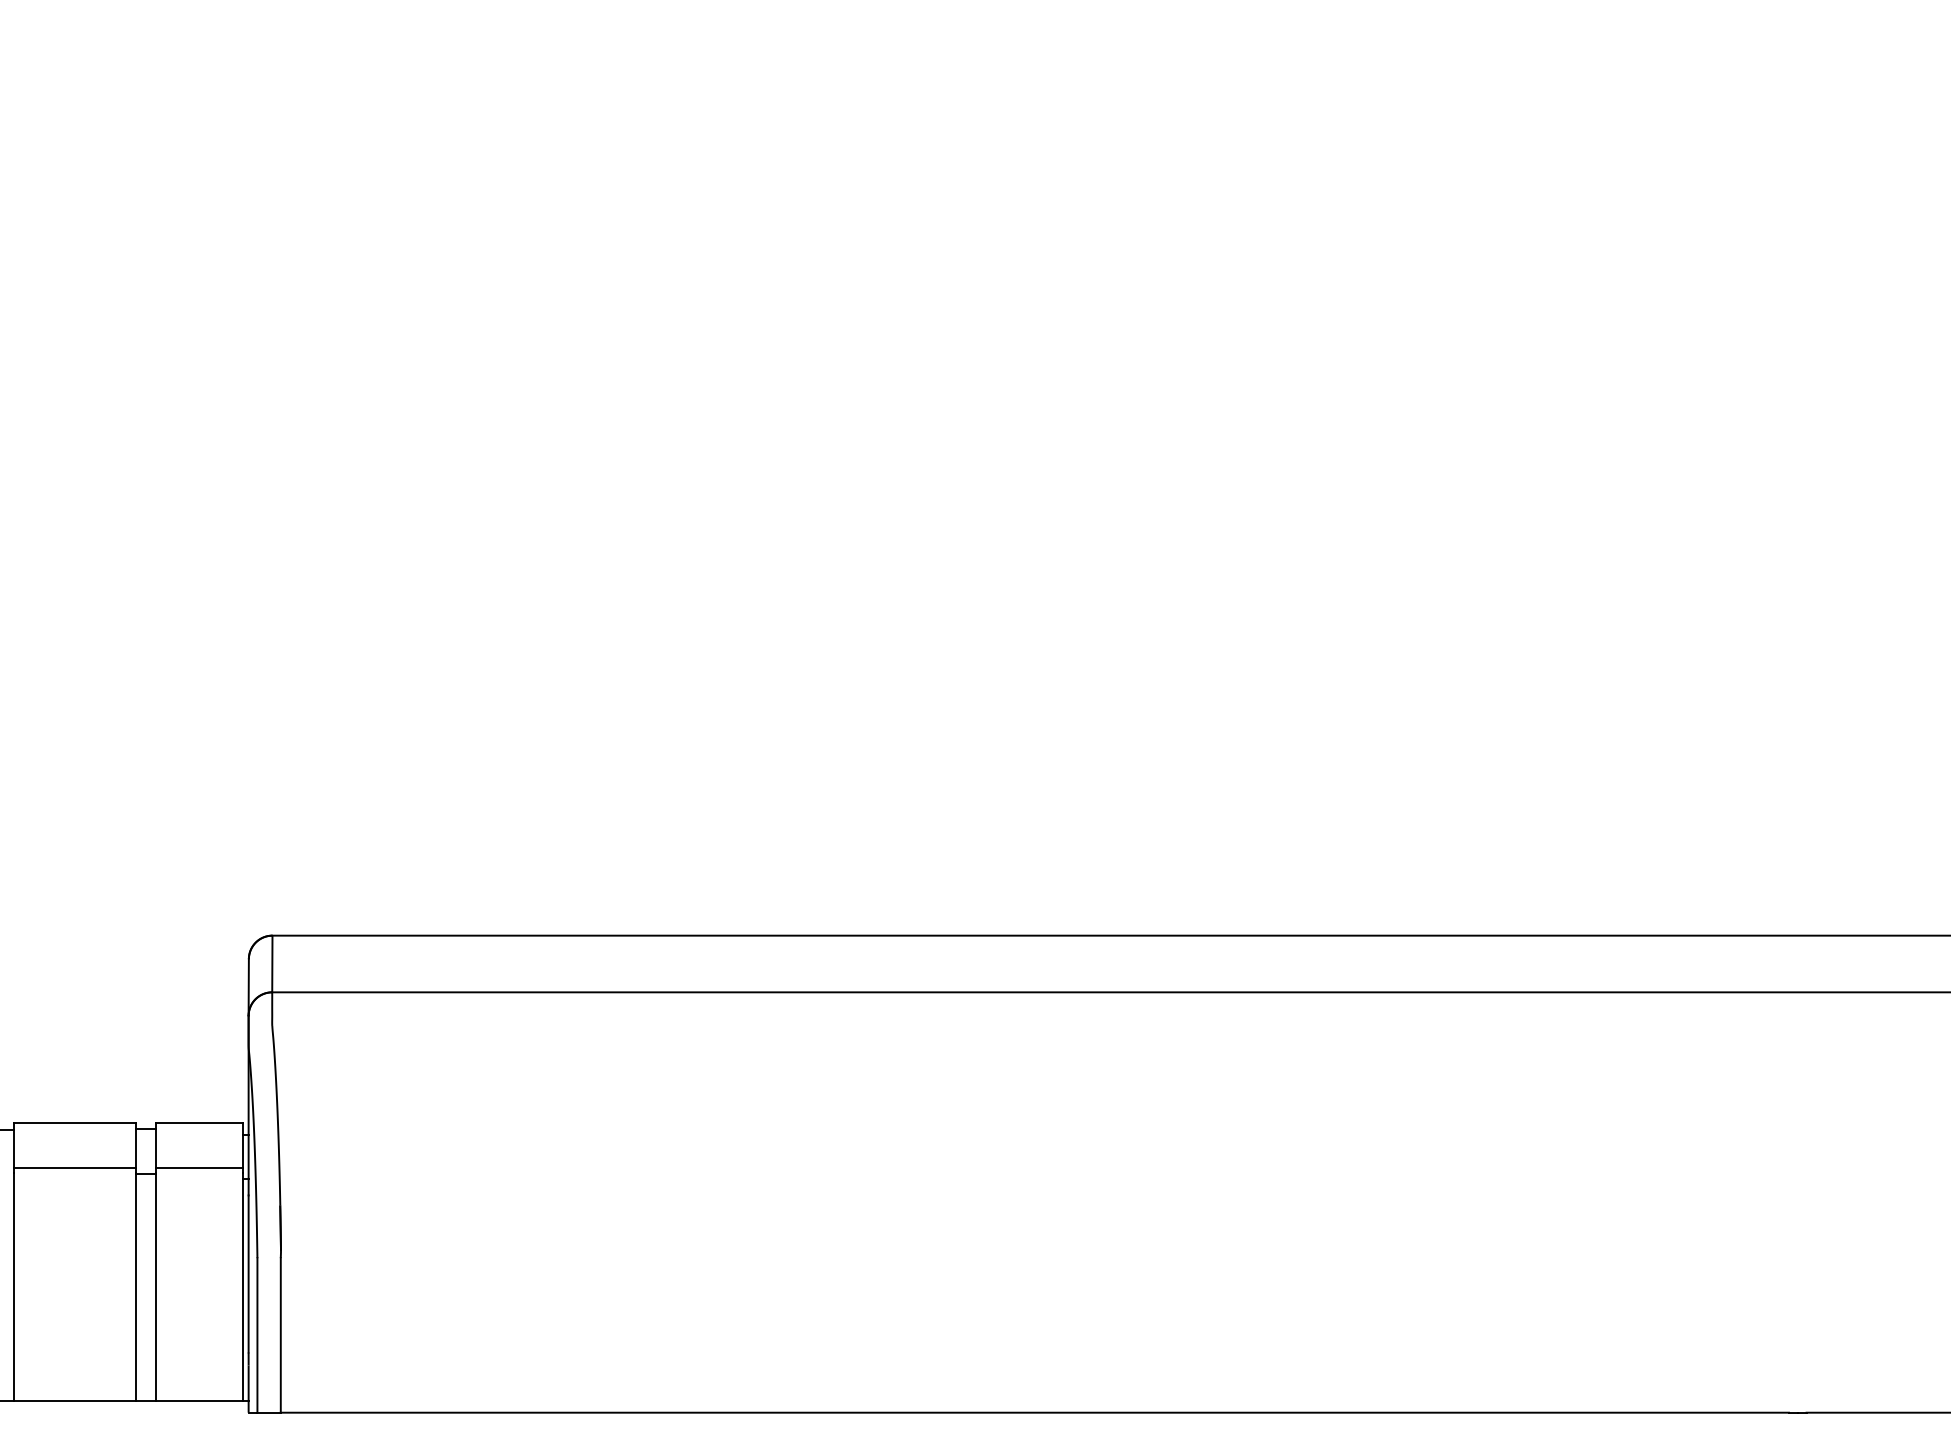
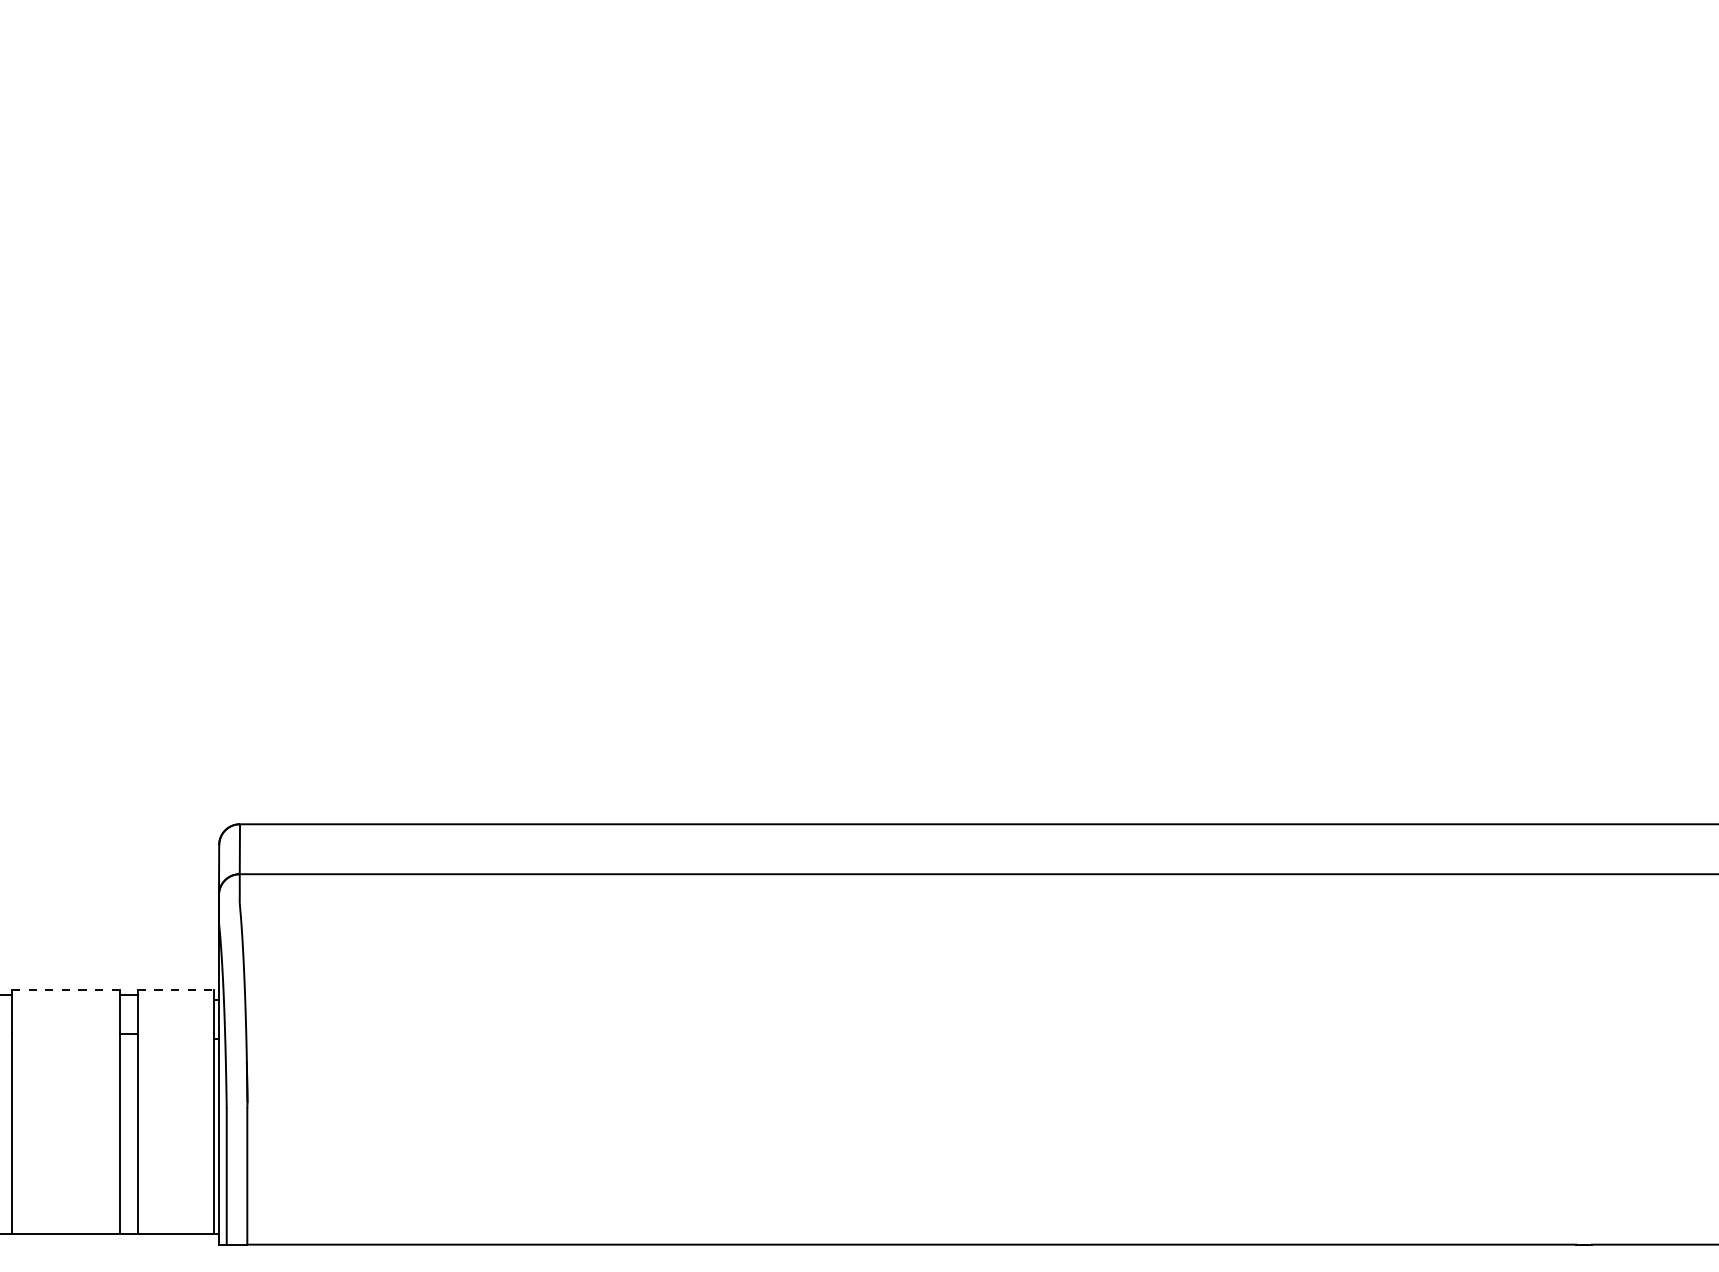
line: (75, 1123) -> (66, 989), solid -> dashed
line: (200, 1123) -> (176, 989), solid -> dashed
line: (74, 1168) -> (65, 1029), removed
line: (199, 1168) -> (175, 1029), removed

